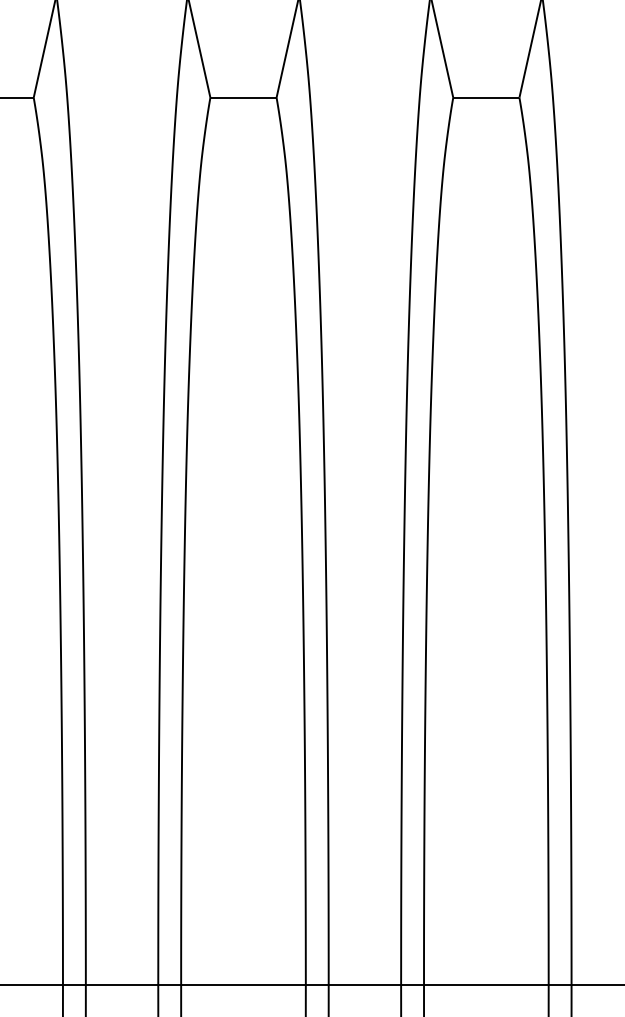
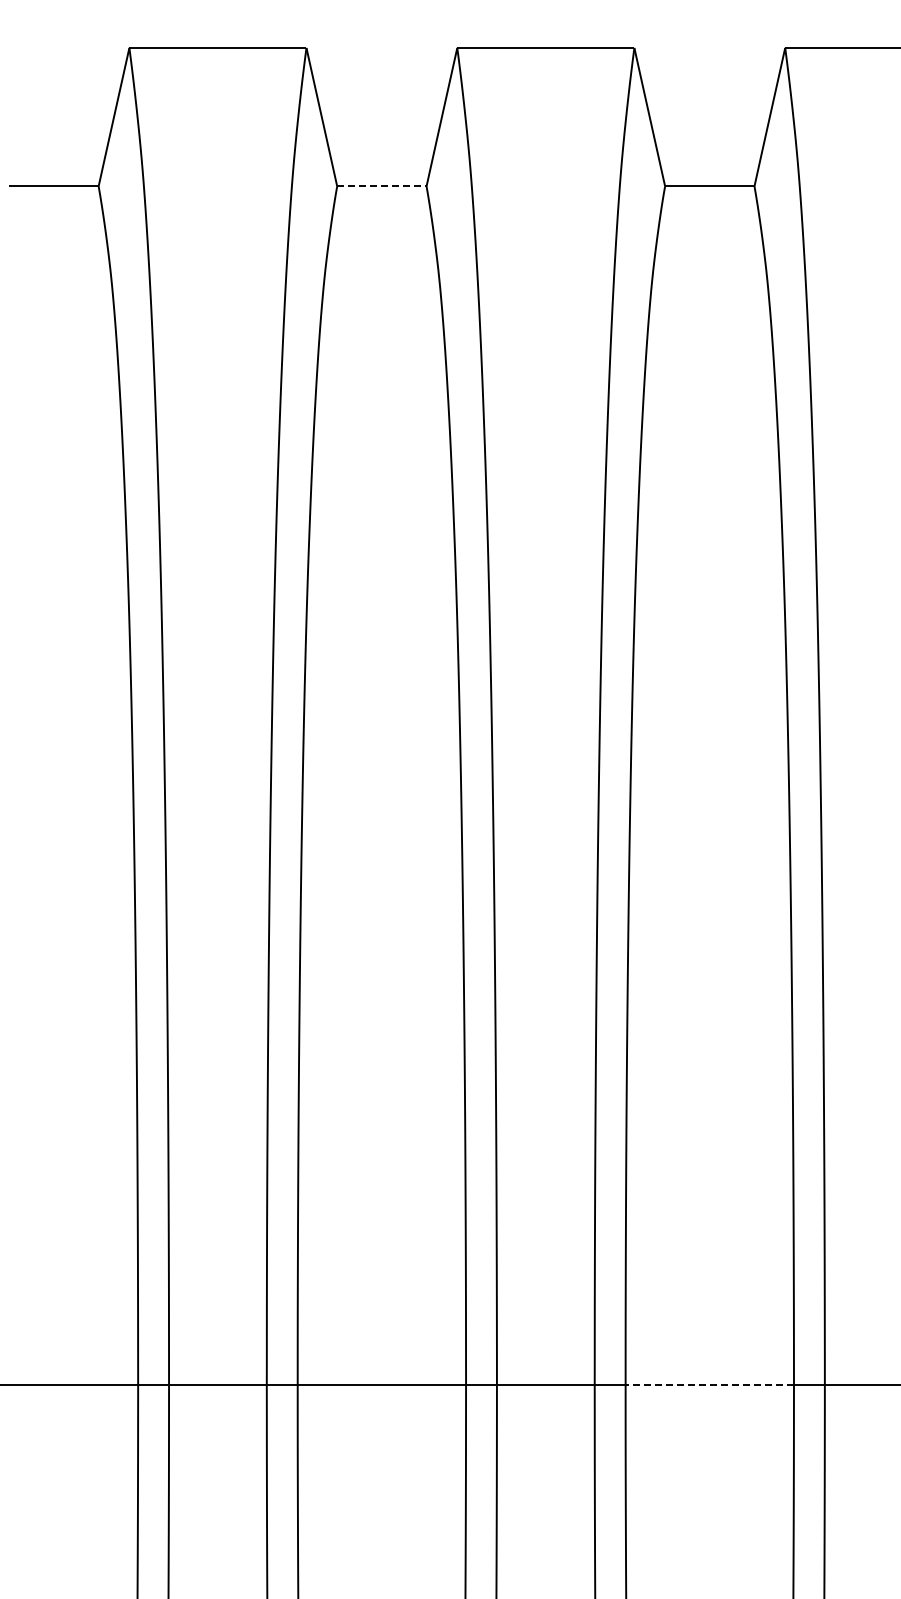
line: (243, 97) -> (382, 186), solid -> dashed
line: (486, 985) -> (709, 1384), solid -> dashed

